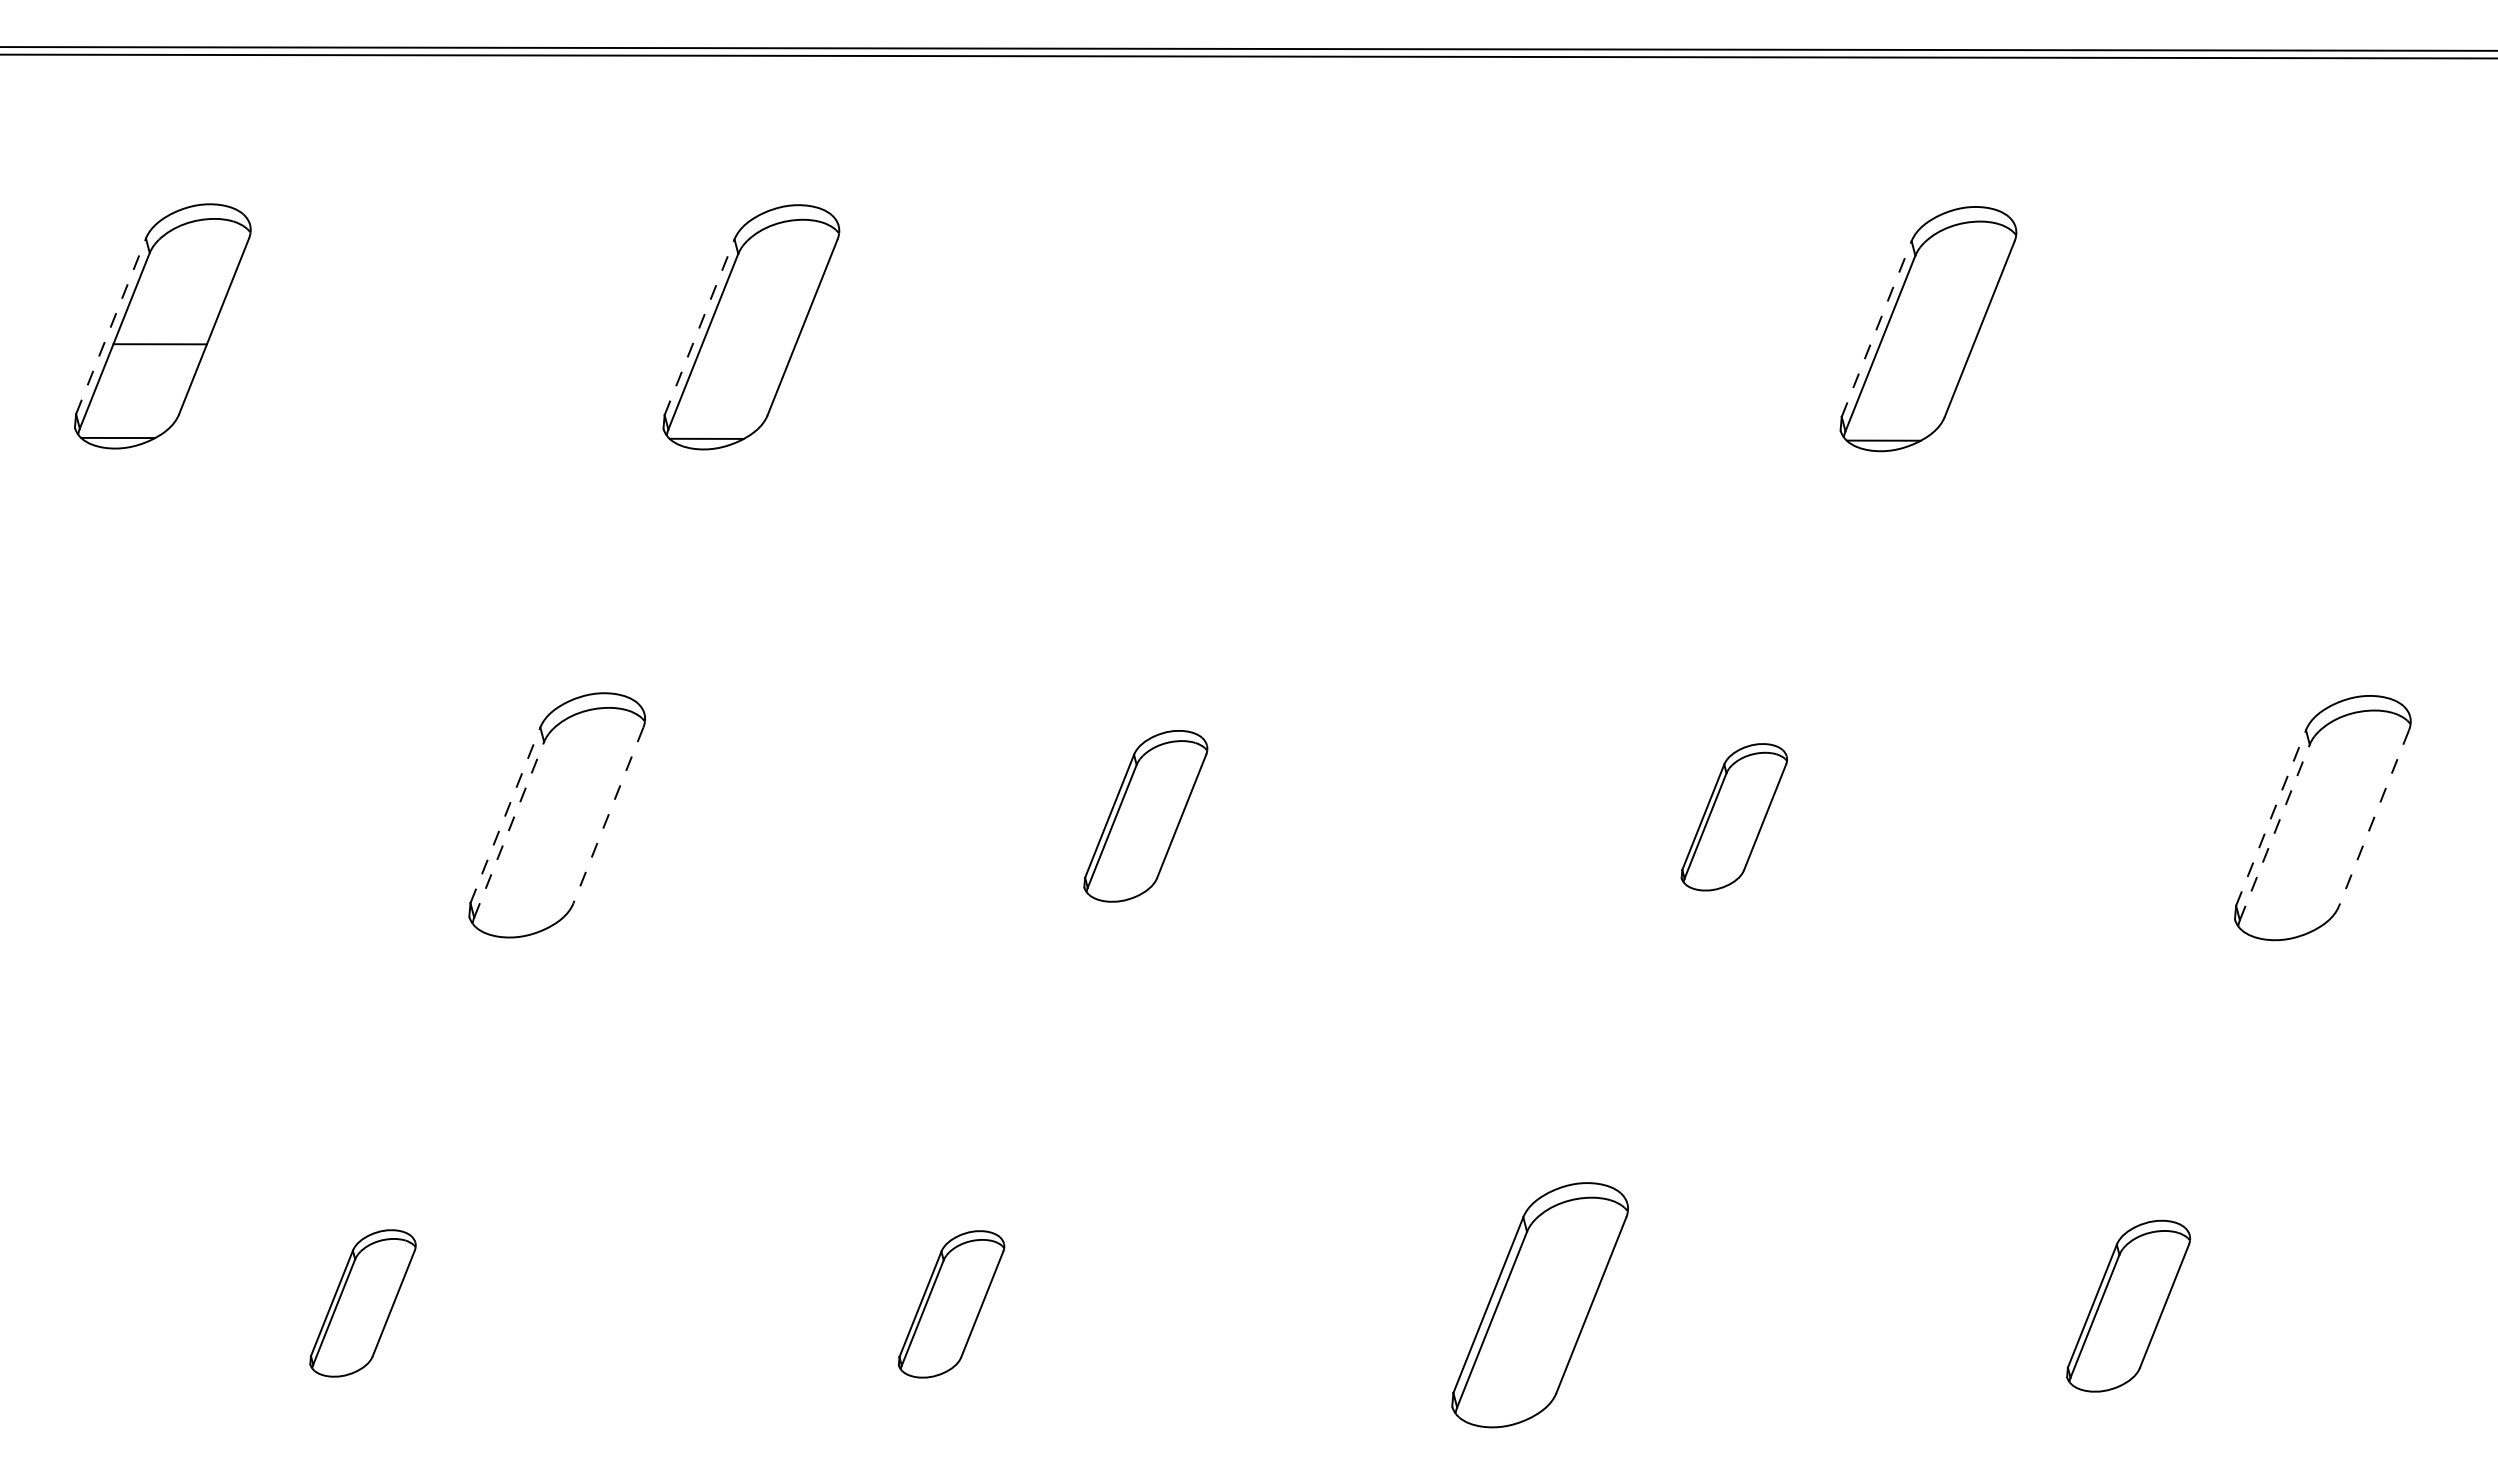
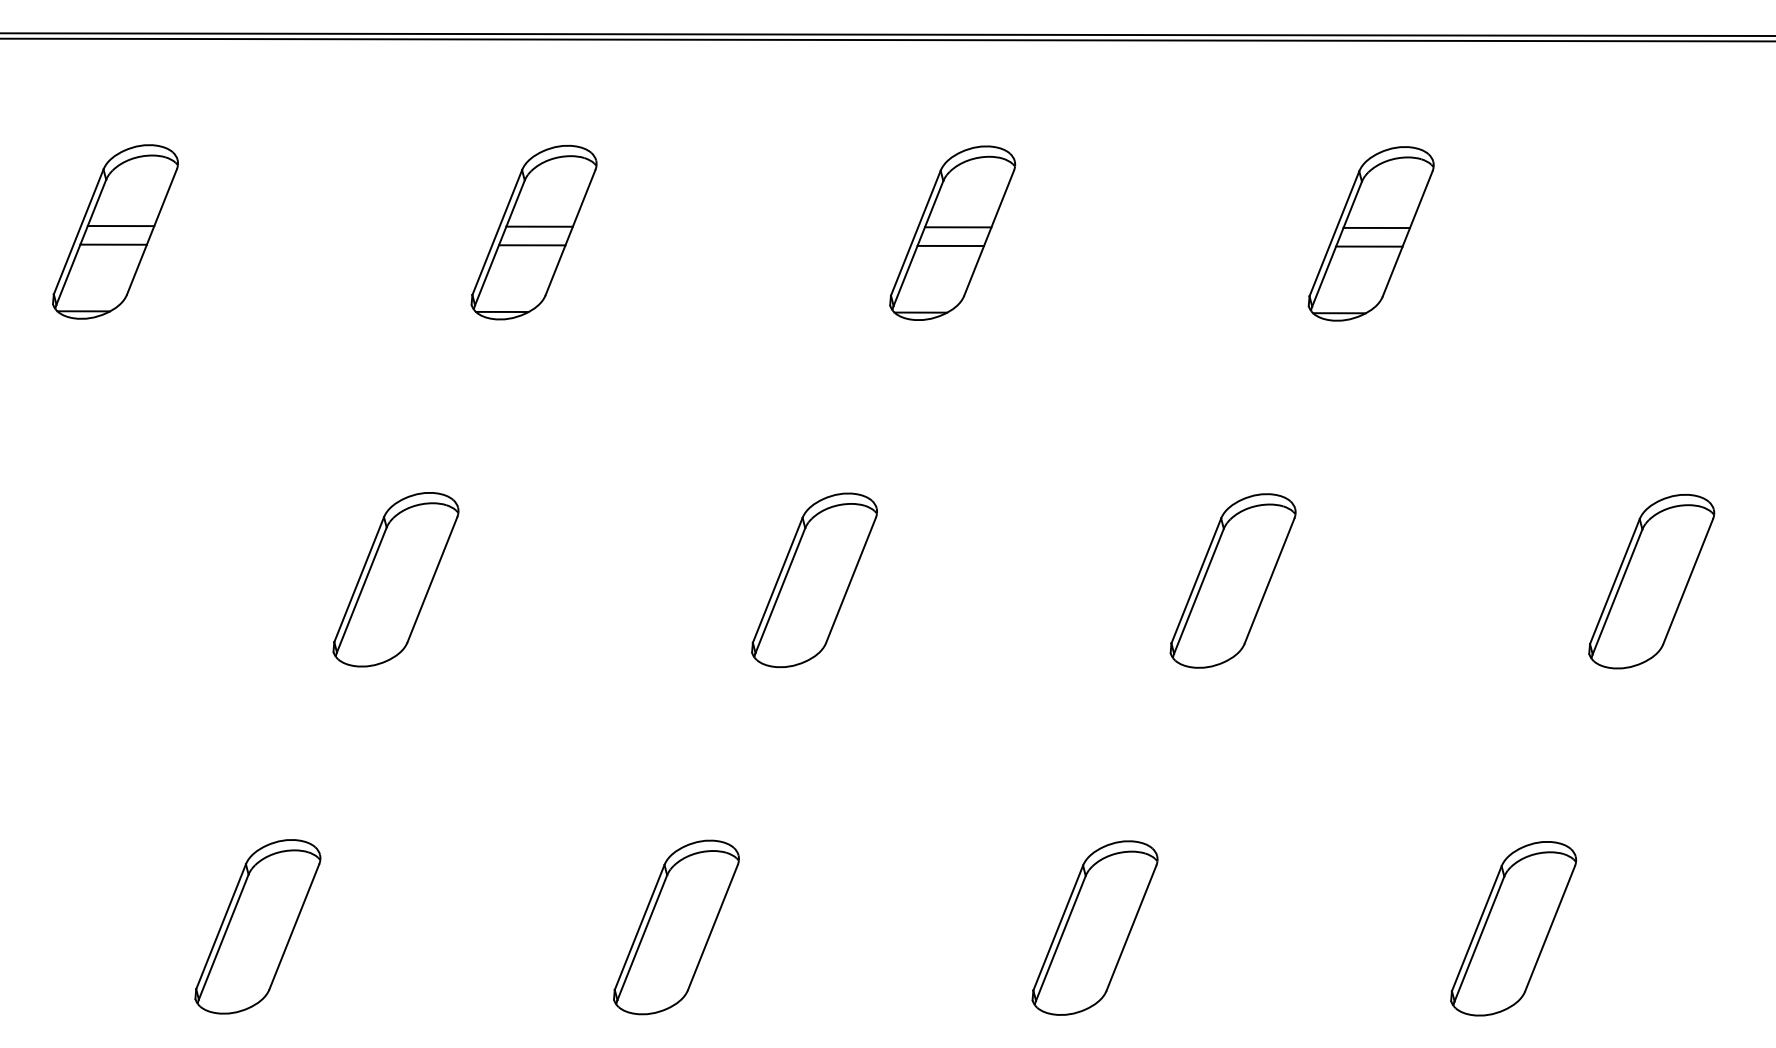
line: (170, 318) -> (120, 226), added
line: (758, 318) -> (539, 226), added
line: (1936, 320) -> (1376, 227), added
line: (111, 326) -> (79, 232), dashed -> solid
line: (699, 327) -> (497, 232), dashed -> solid
part: (1339, 328) -> (952, 233), added
line: (1876, 329) -> (1334, 234), dashed -> solid
line: (748, 345) -> (532, 245), added
line: (1925, 346) -> (1369, 246), added
line: (505, 815) -> (359, 579), dashed -> solid
line: (608, 815) -> (432, 579), dashed -> solid
part: (1145, 816) -> (814, 580), size x1.43
part: (1734, 817) -> (1233, 581), size x1.67
line: (2271, 817) -> (1615, 581), dashed -> solid
line: (2374, 818) -> (1688, 581), dashed -> solid
line: (509, 829) -> (362, 589), dashed -> solid
line: (2274, 832) -> (1617, 591), dashed -> solid
part: (362, 1303) -> (257, 926), size x1.67
part: (951, 1304) -> (676, 927), size x1.67
part: (2128, 1306) -> (1513, 929), size x1.43

